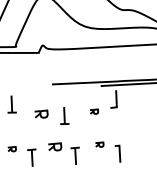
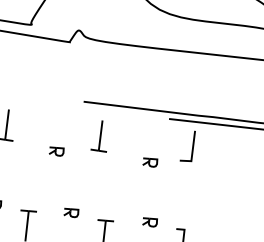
part: (41, 114) -> (56, 151), size x0.62
part: (64, 115) -> (100, 135), moved
part: (55, 146) -> (71, 212), size x0.62

